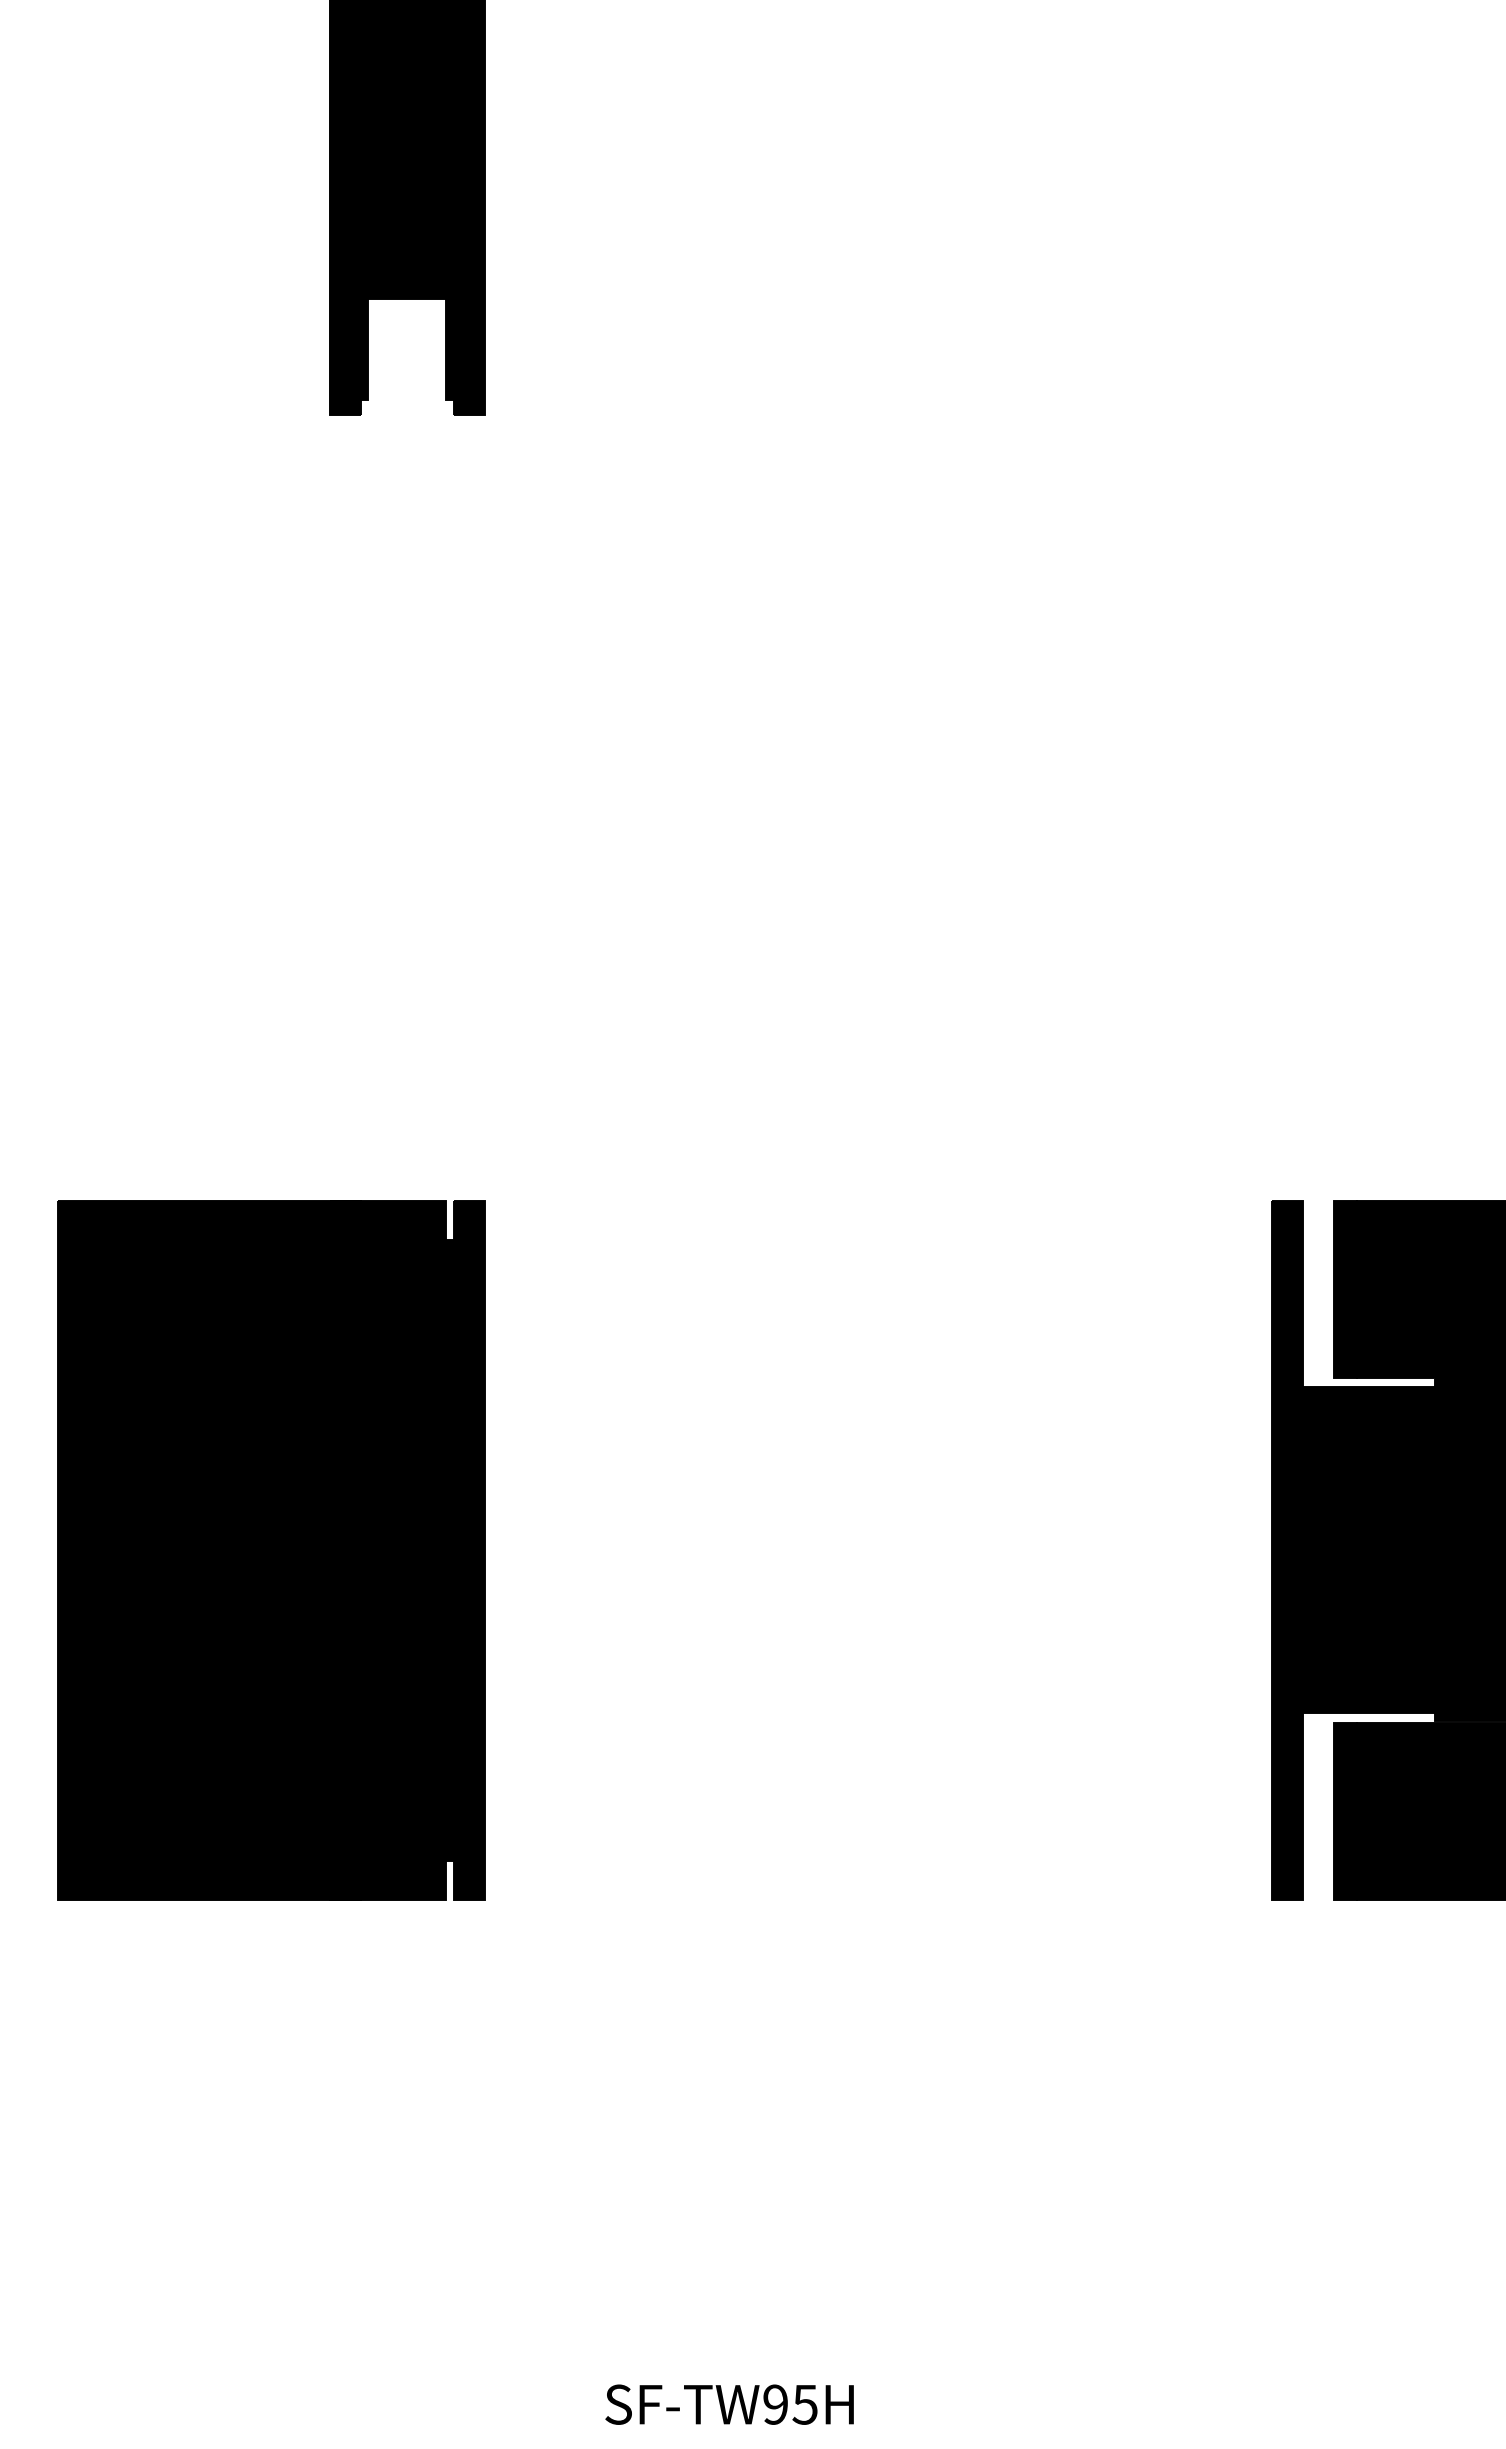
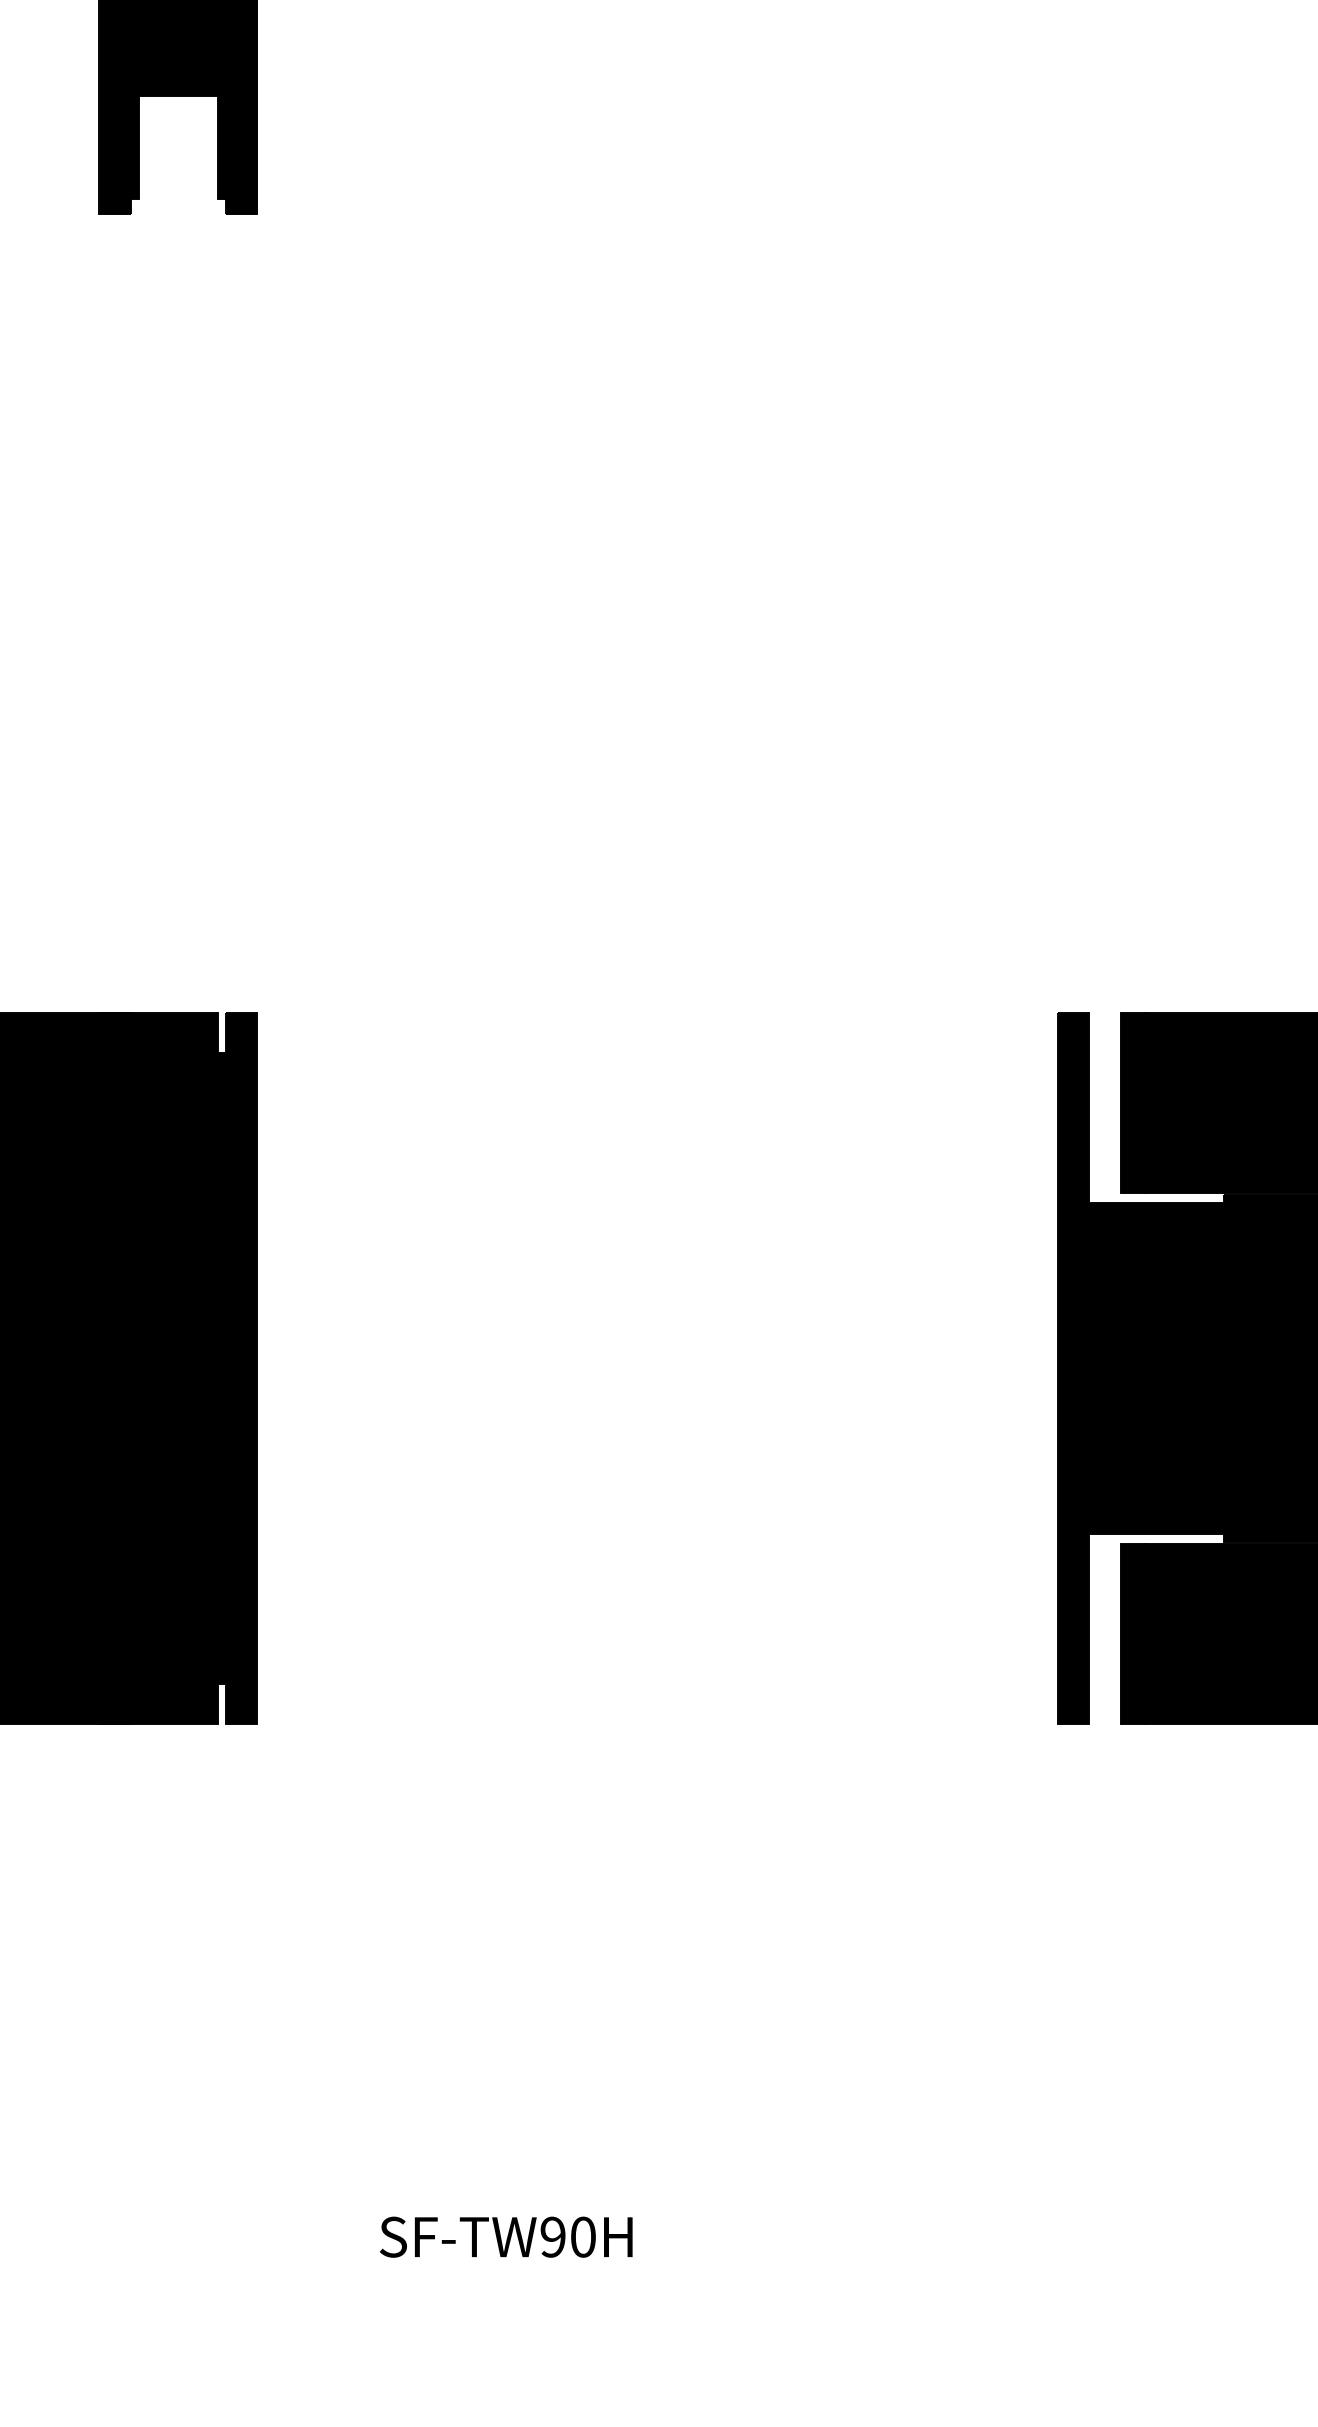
text: (804, 2404) -> (582, 2236), SF-TW95H -> SF-TW90H

